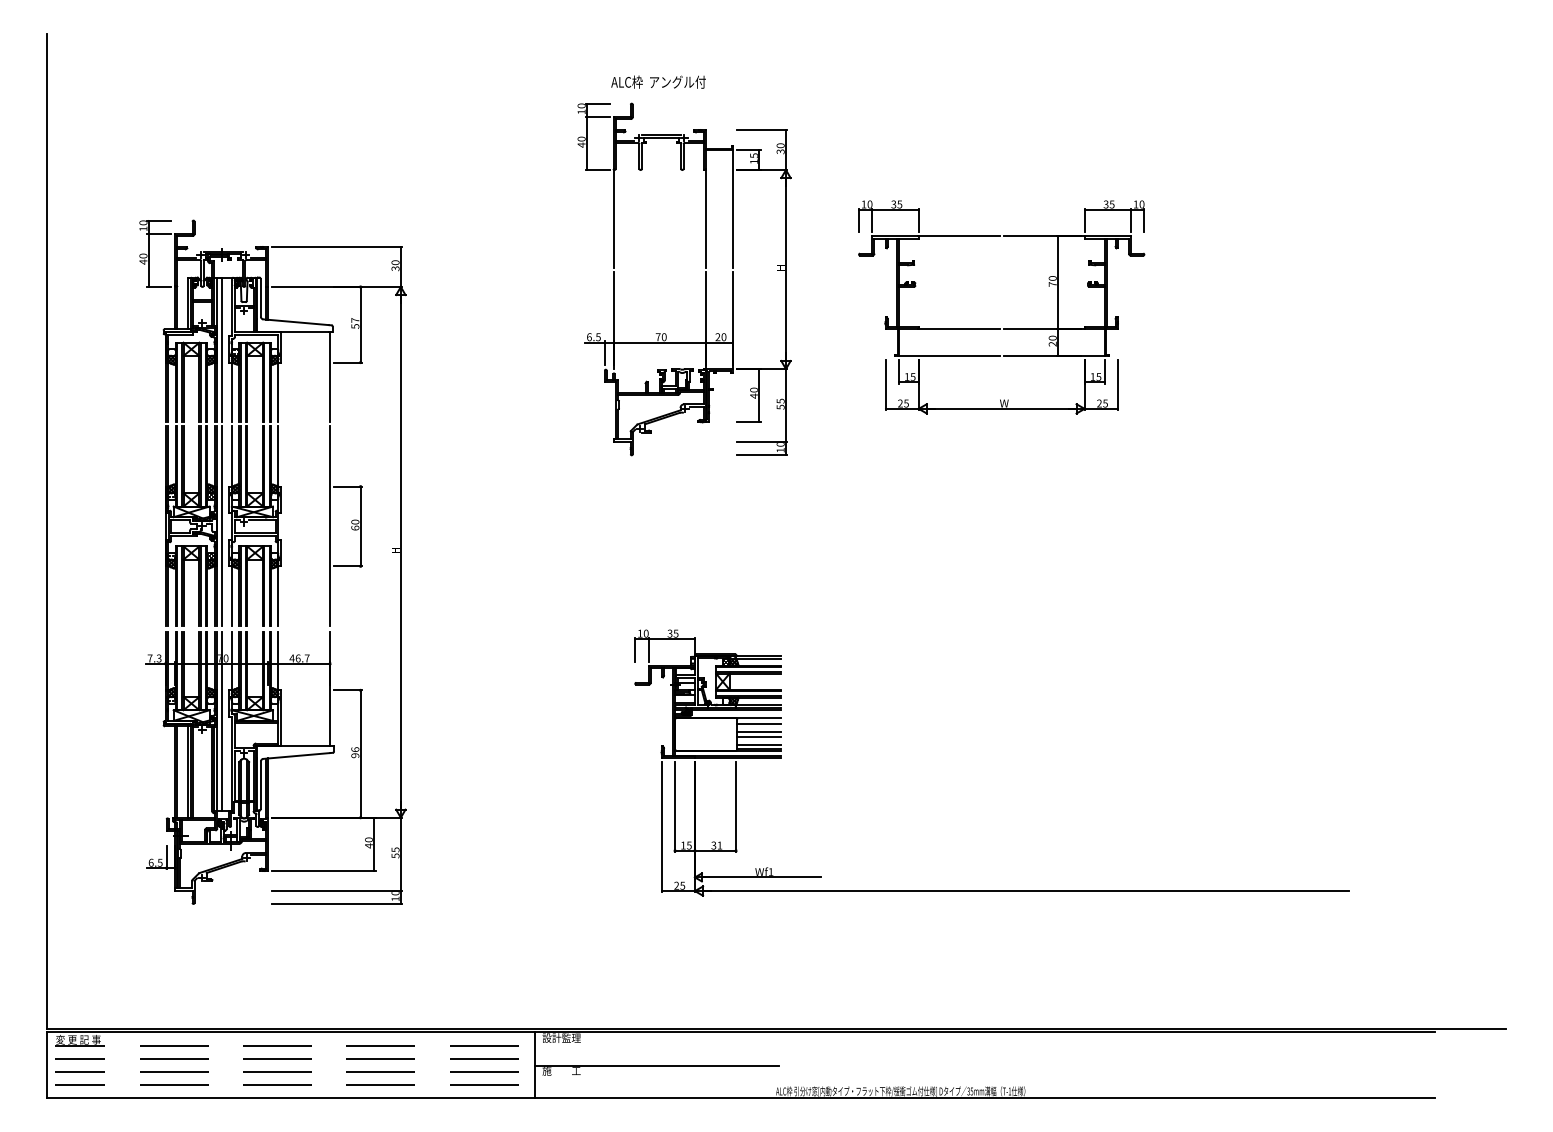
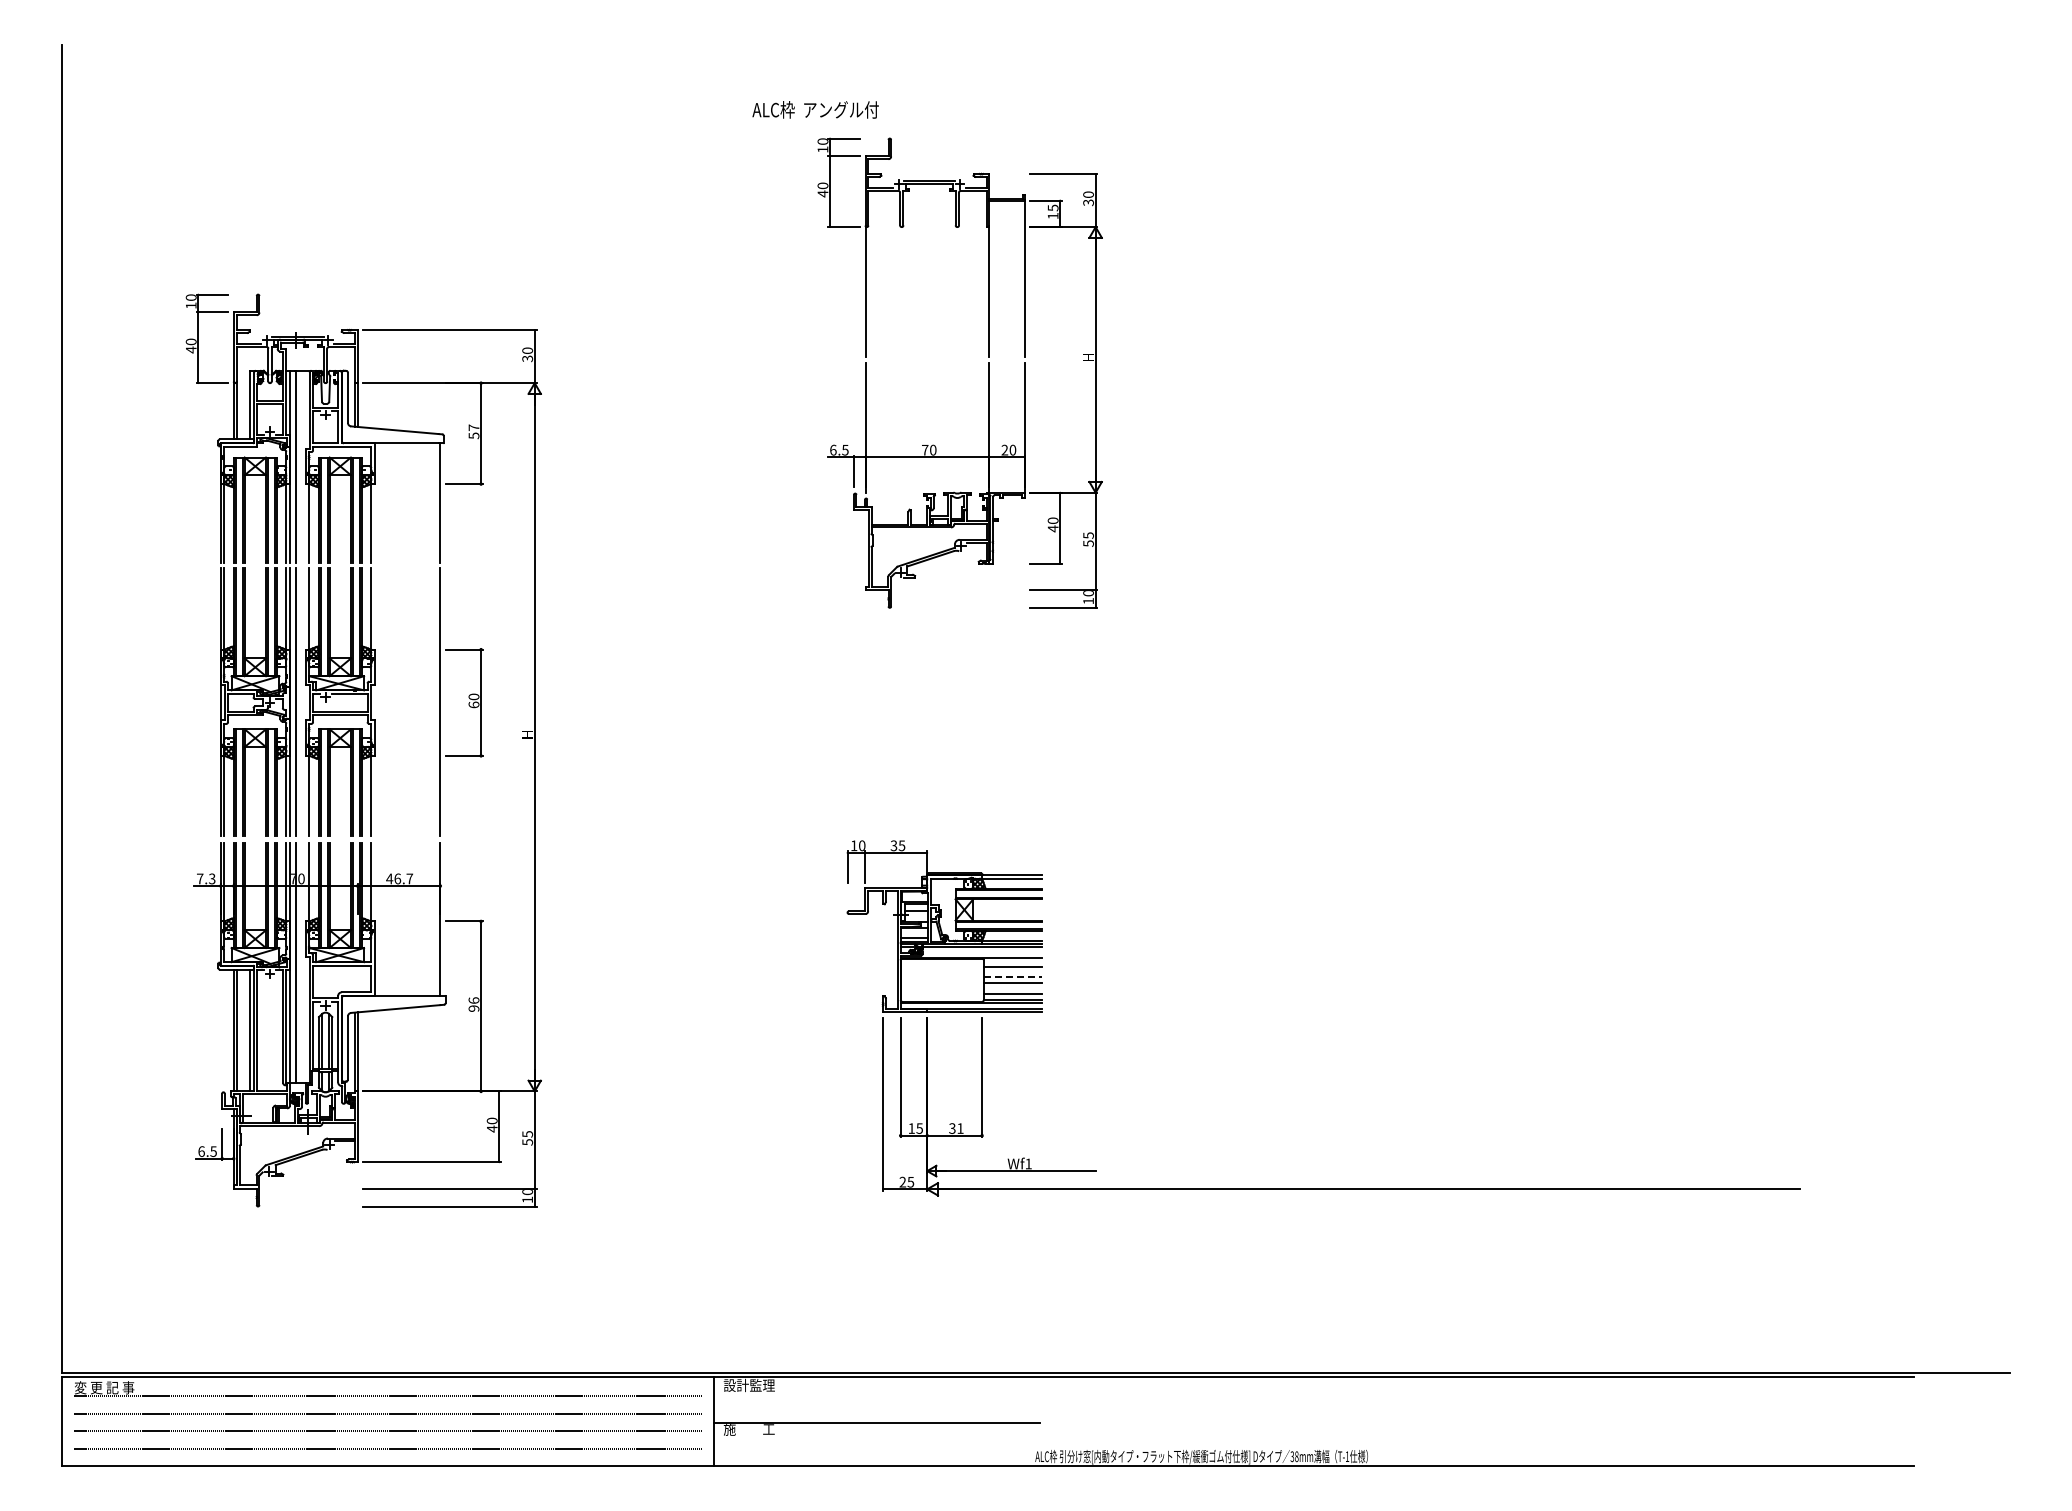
text: (658, 81) -> (815, 109), moved
part: (705, 278) -> (988, 372), moved
part: (1000, 329) -> (1334, 439), removed
line: (758, 732) -> (1012, 977), solid -> dashed
text: (971, 1091) -> (1296, 1456), 35mm -> 38mm

